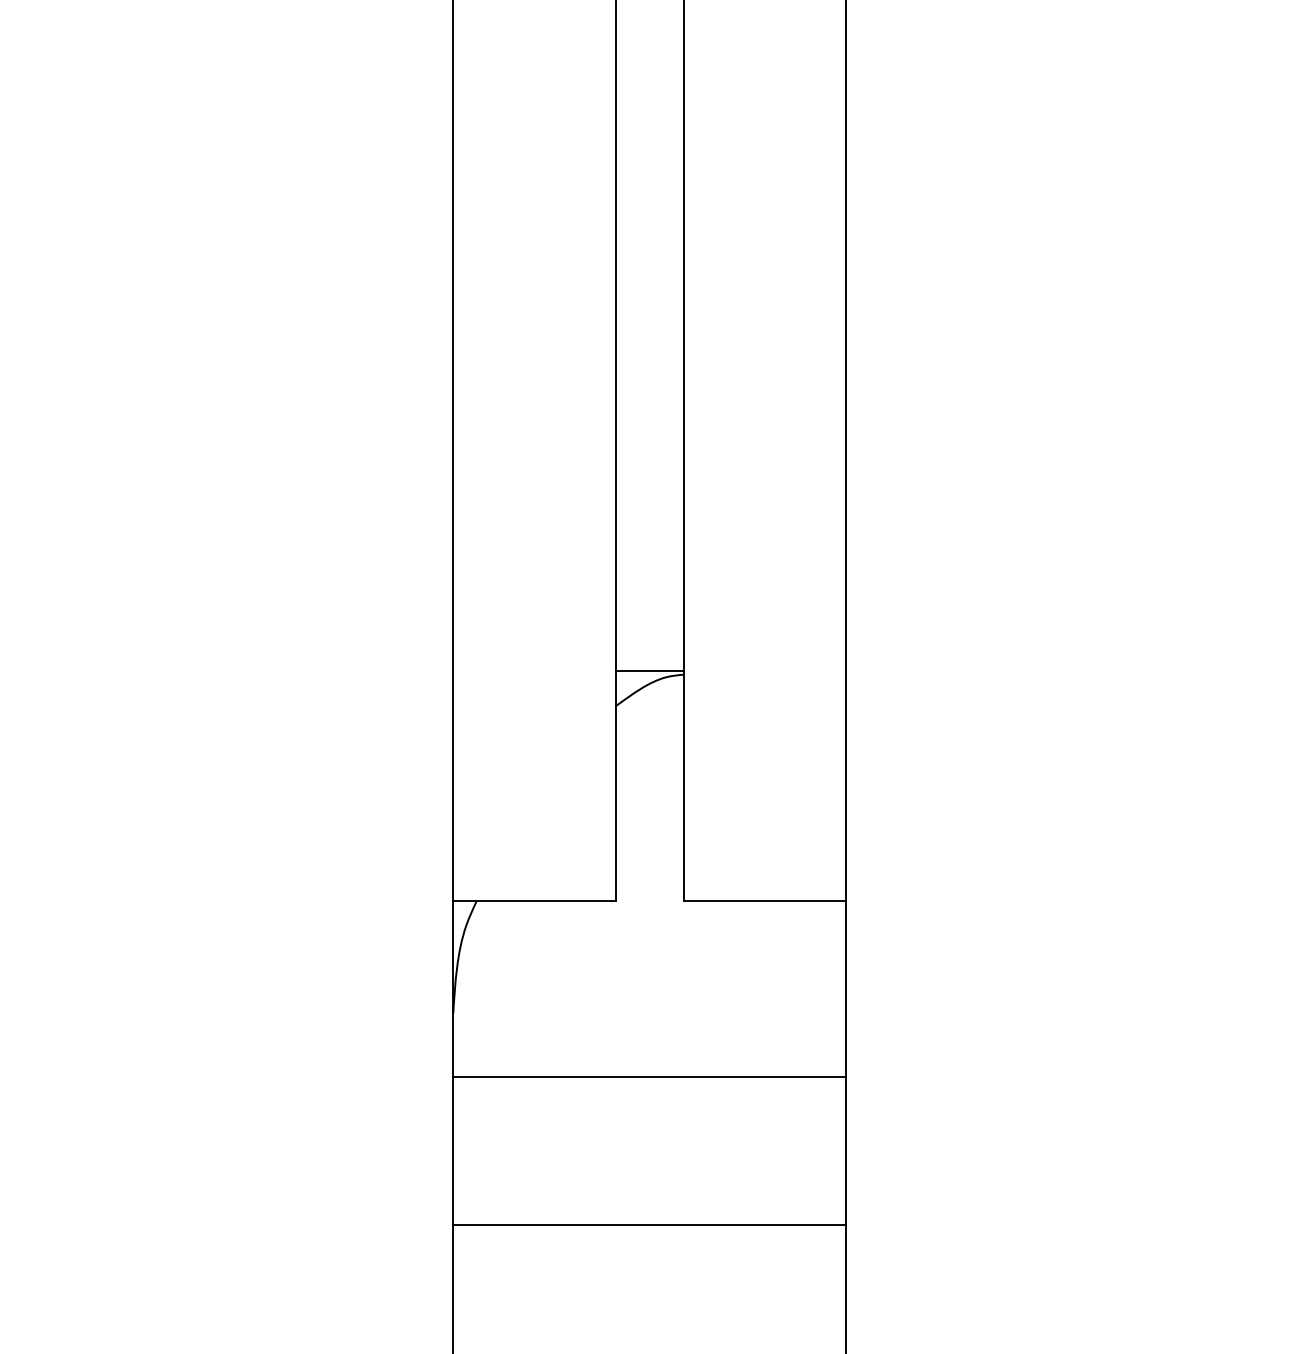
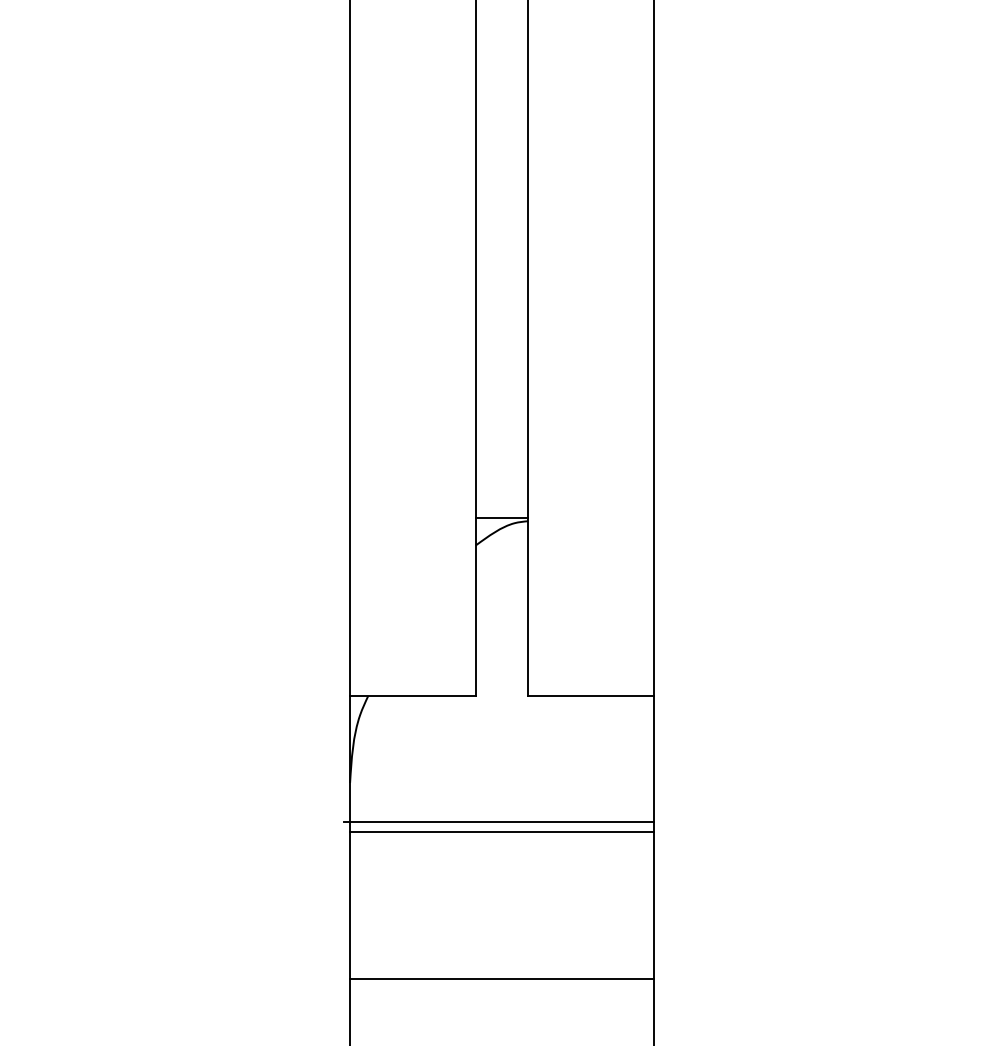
line: (645, 1063) -> (498, 821), added
line: (649, 1224) -> (501, 978), moved

